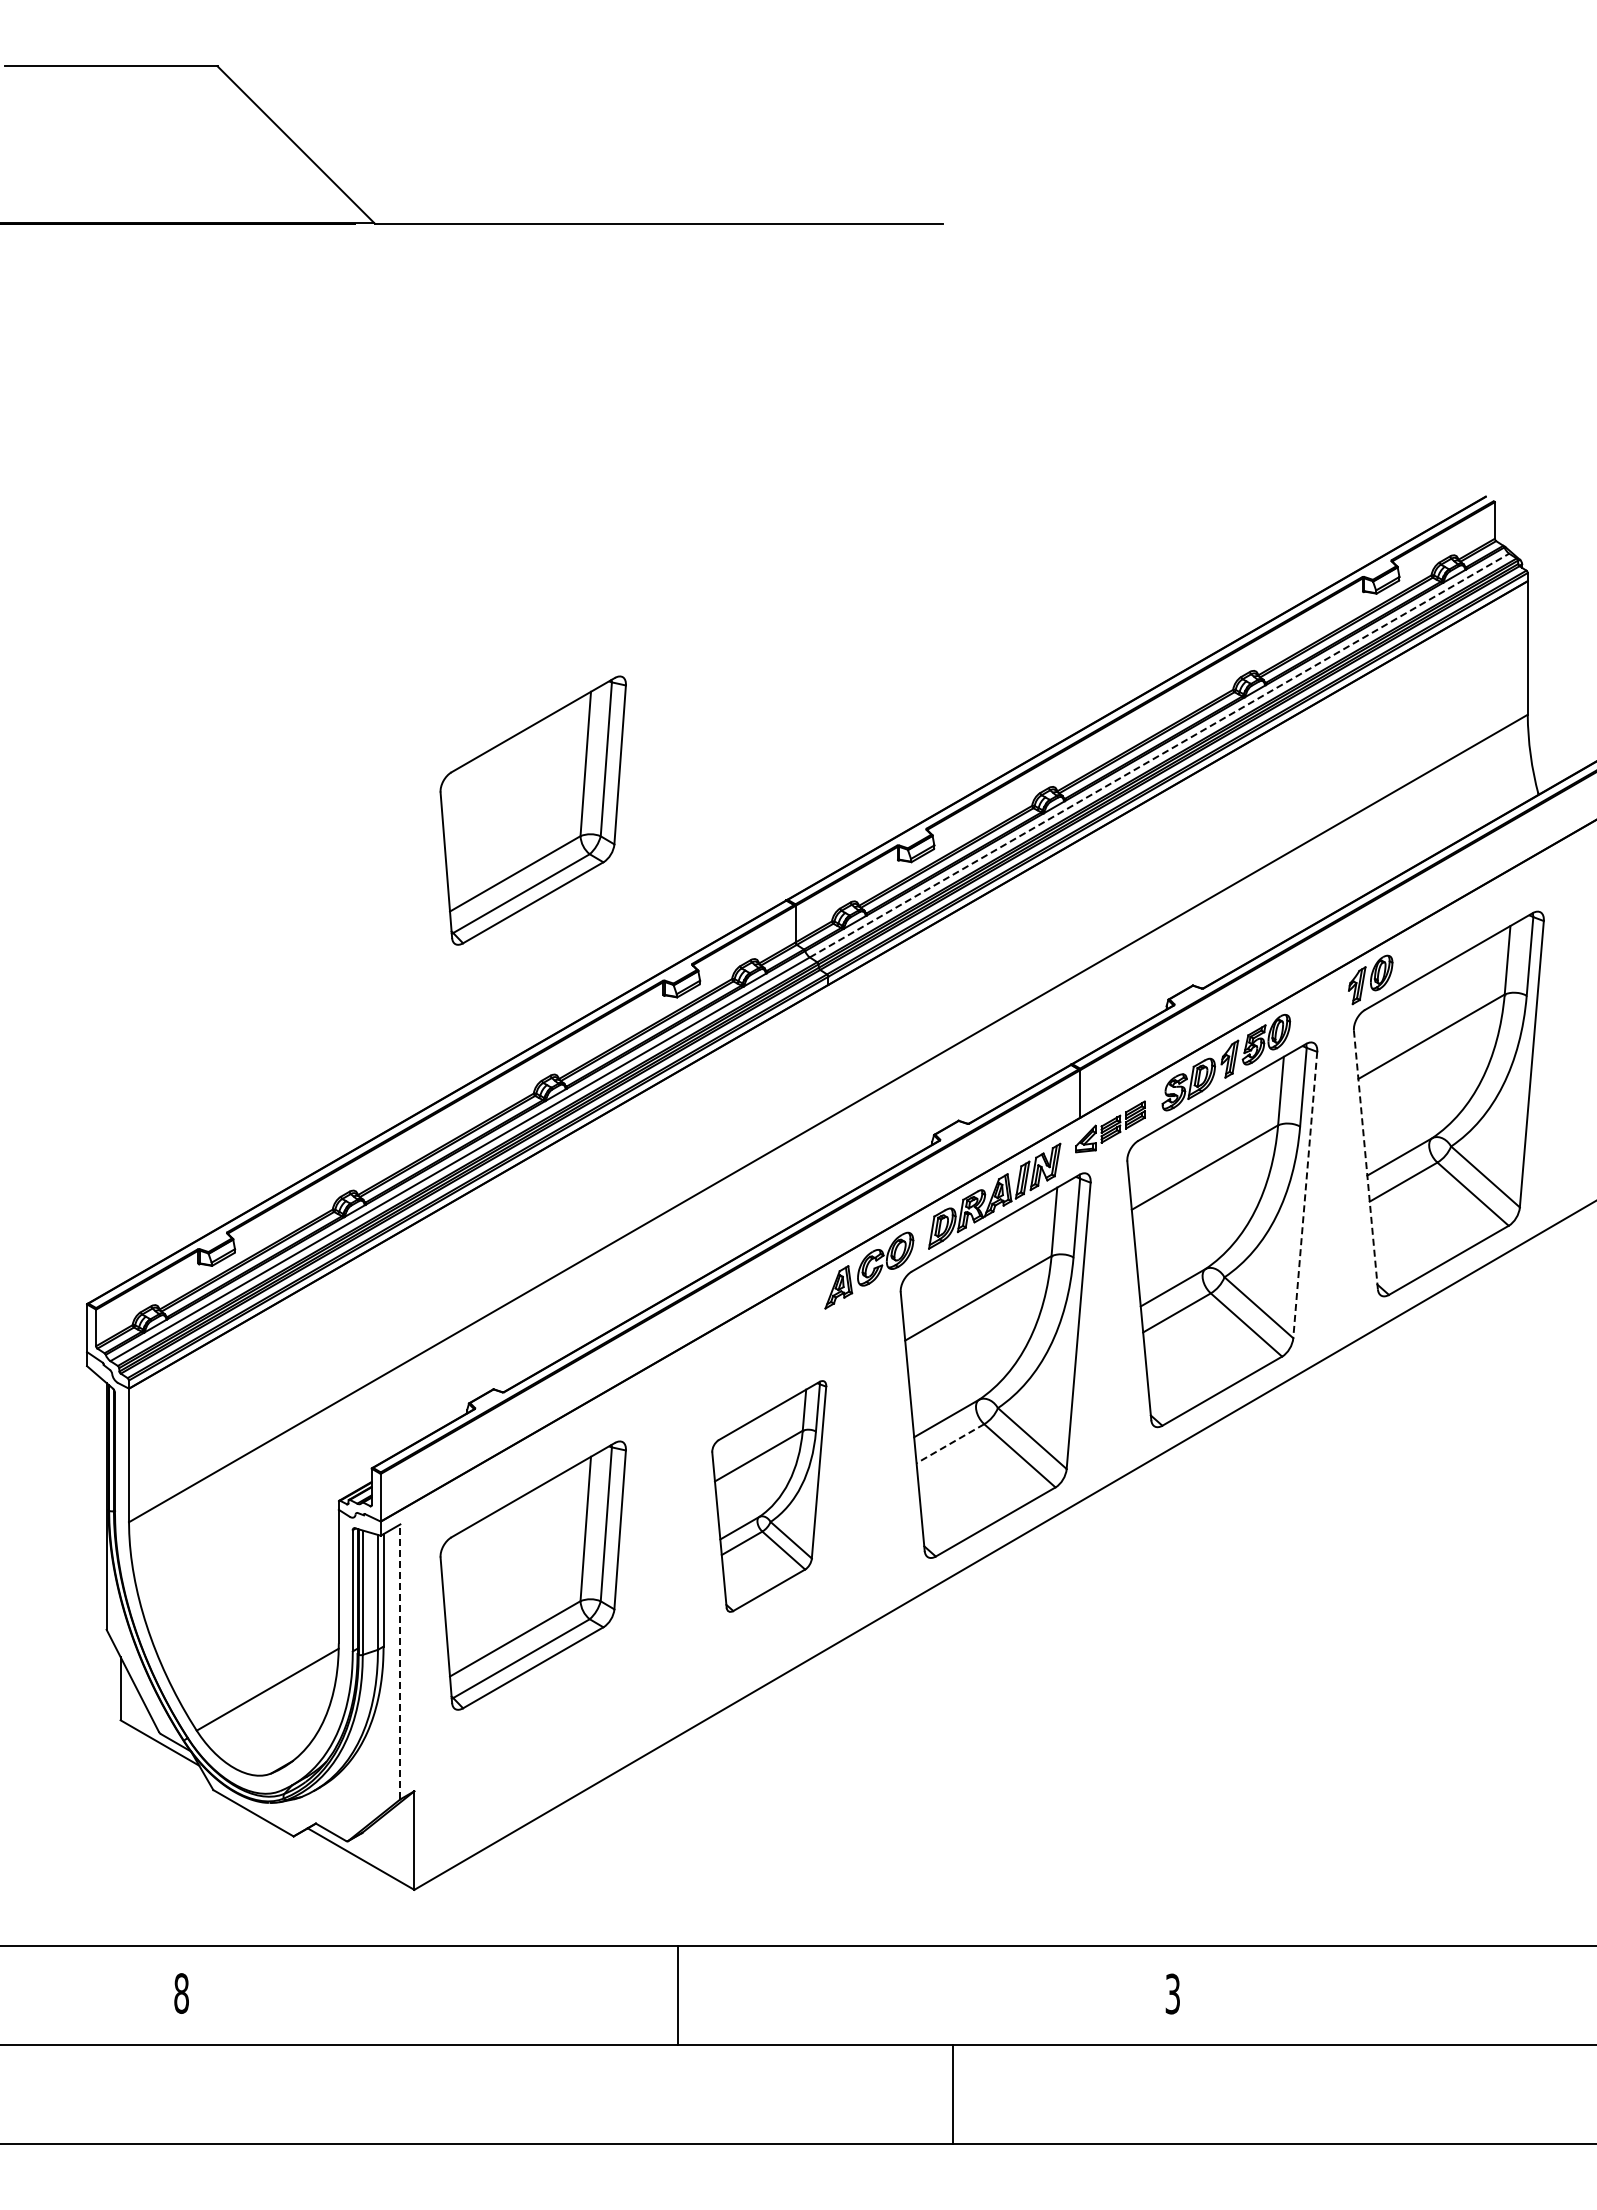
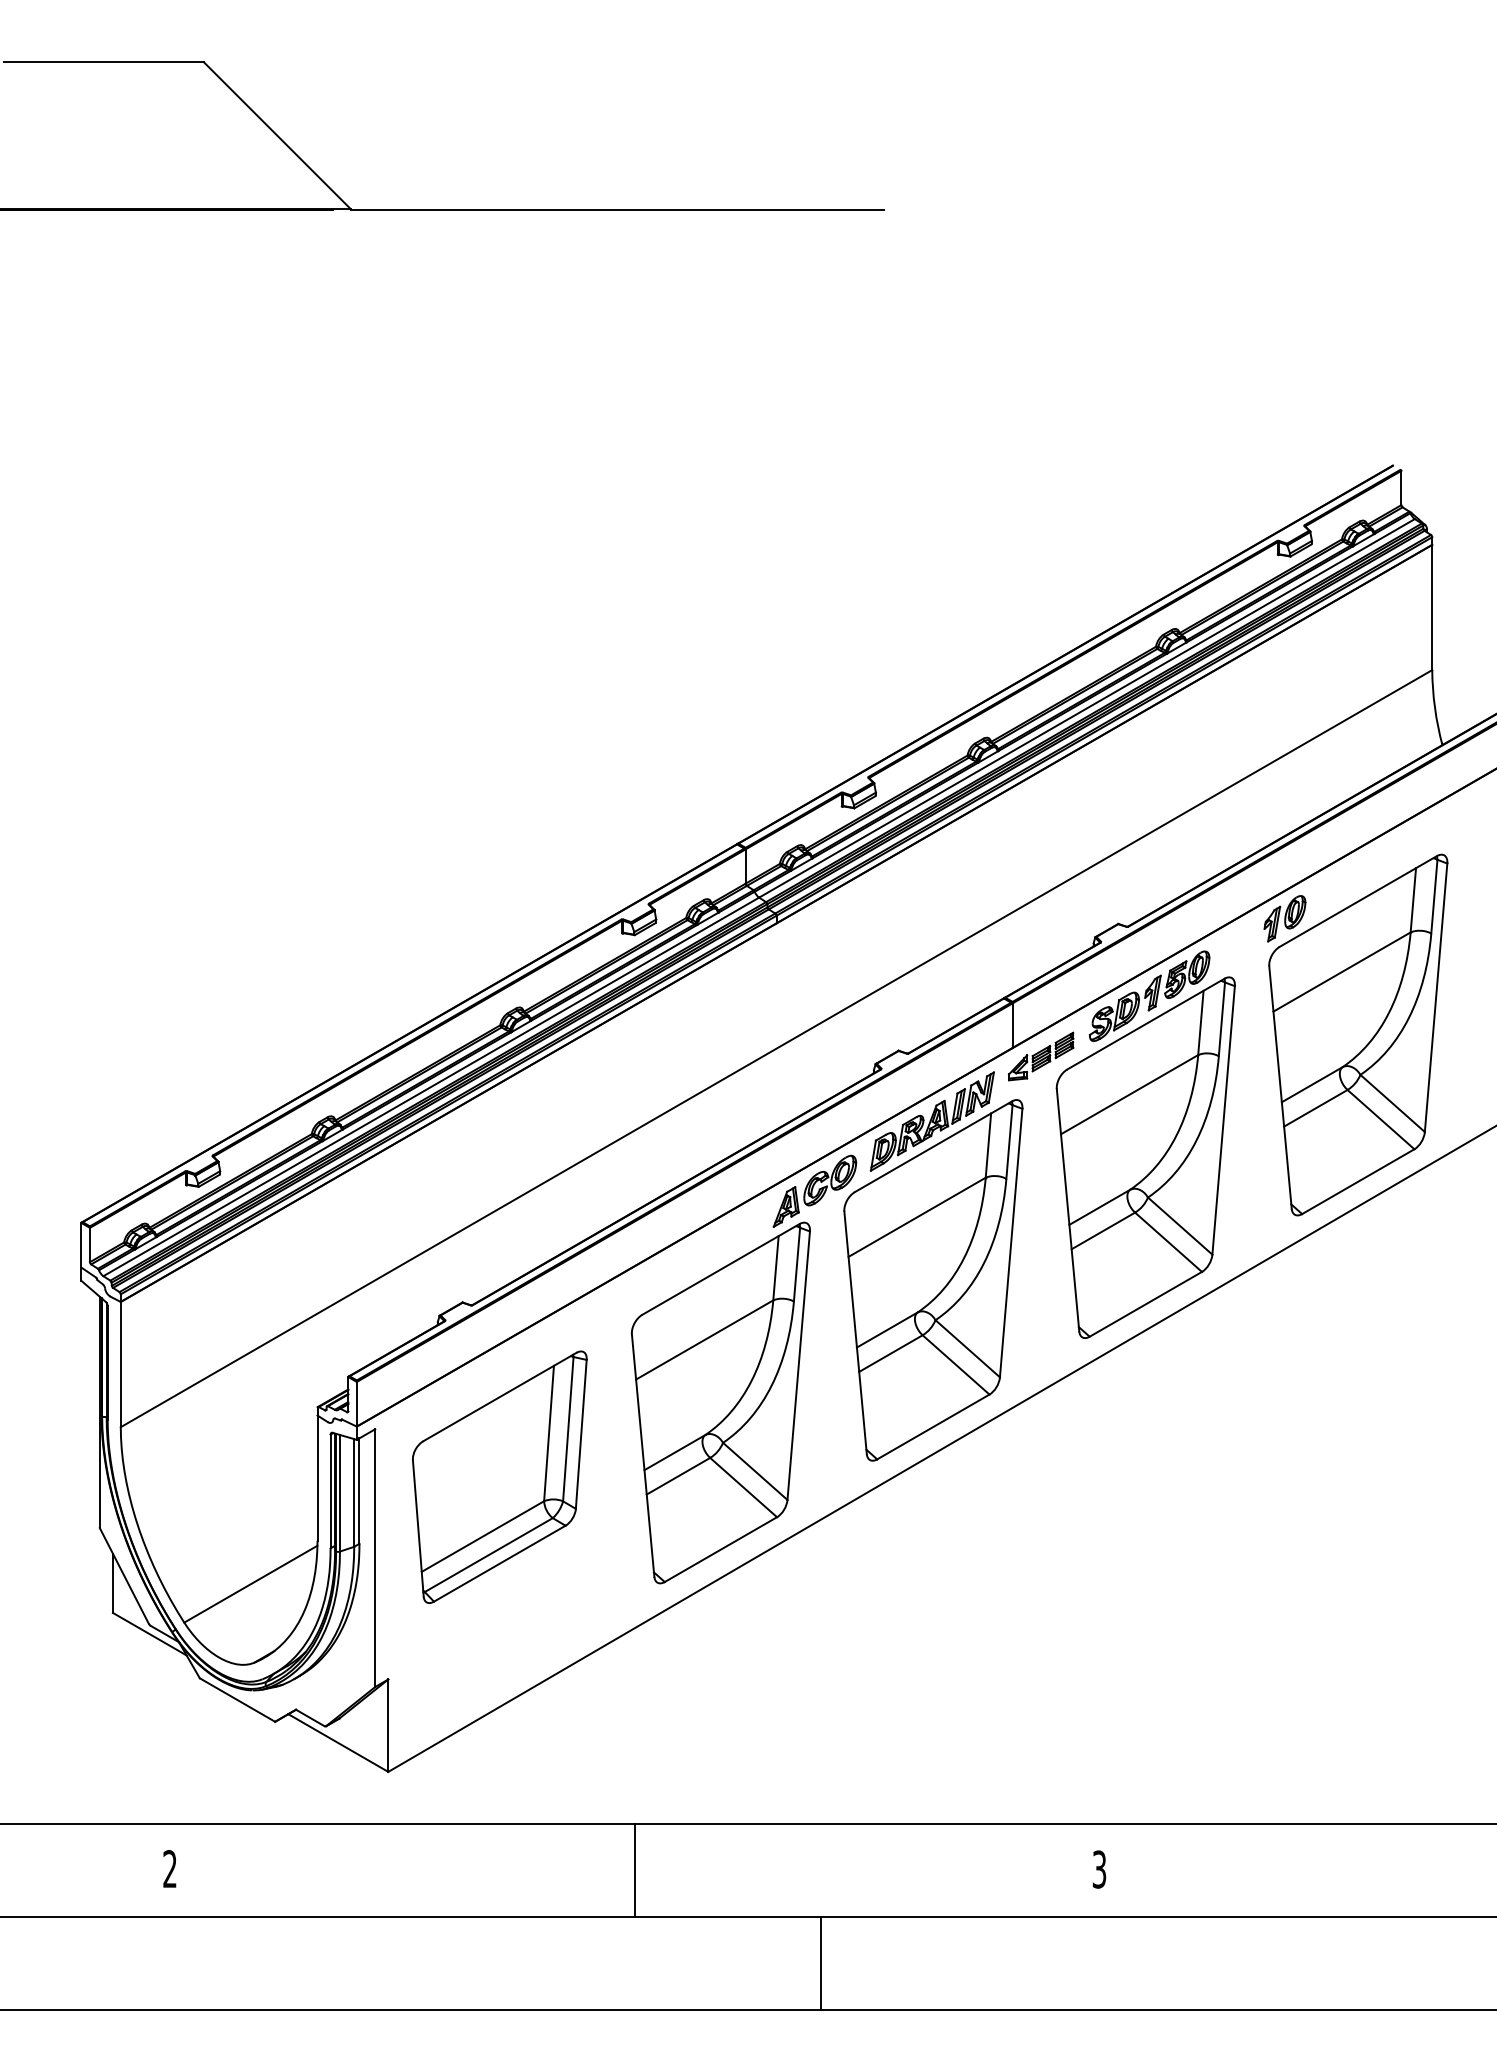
line: (1159, 755) -> (1086, 708), dashed -> solid
part: (532, 810) -> (499, 759), removed
line: (1365, 1160) -> (1280, 1088), dashed -> solid
line: (1305, 1195) -> (1223, 1120), dashed -> solid
line: (949, 1443) -> (890, 1353), dashed -> solid
part: (769, 1496) -> (721, 1403), size x1.67
line: (400, 1661) -> (375, 1557), dashed -> solid
text: (181, 1993) -> (170, 1869), 8 -> 2
line: (953, 2093) -> (820, 1962), moved

